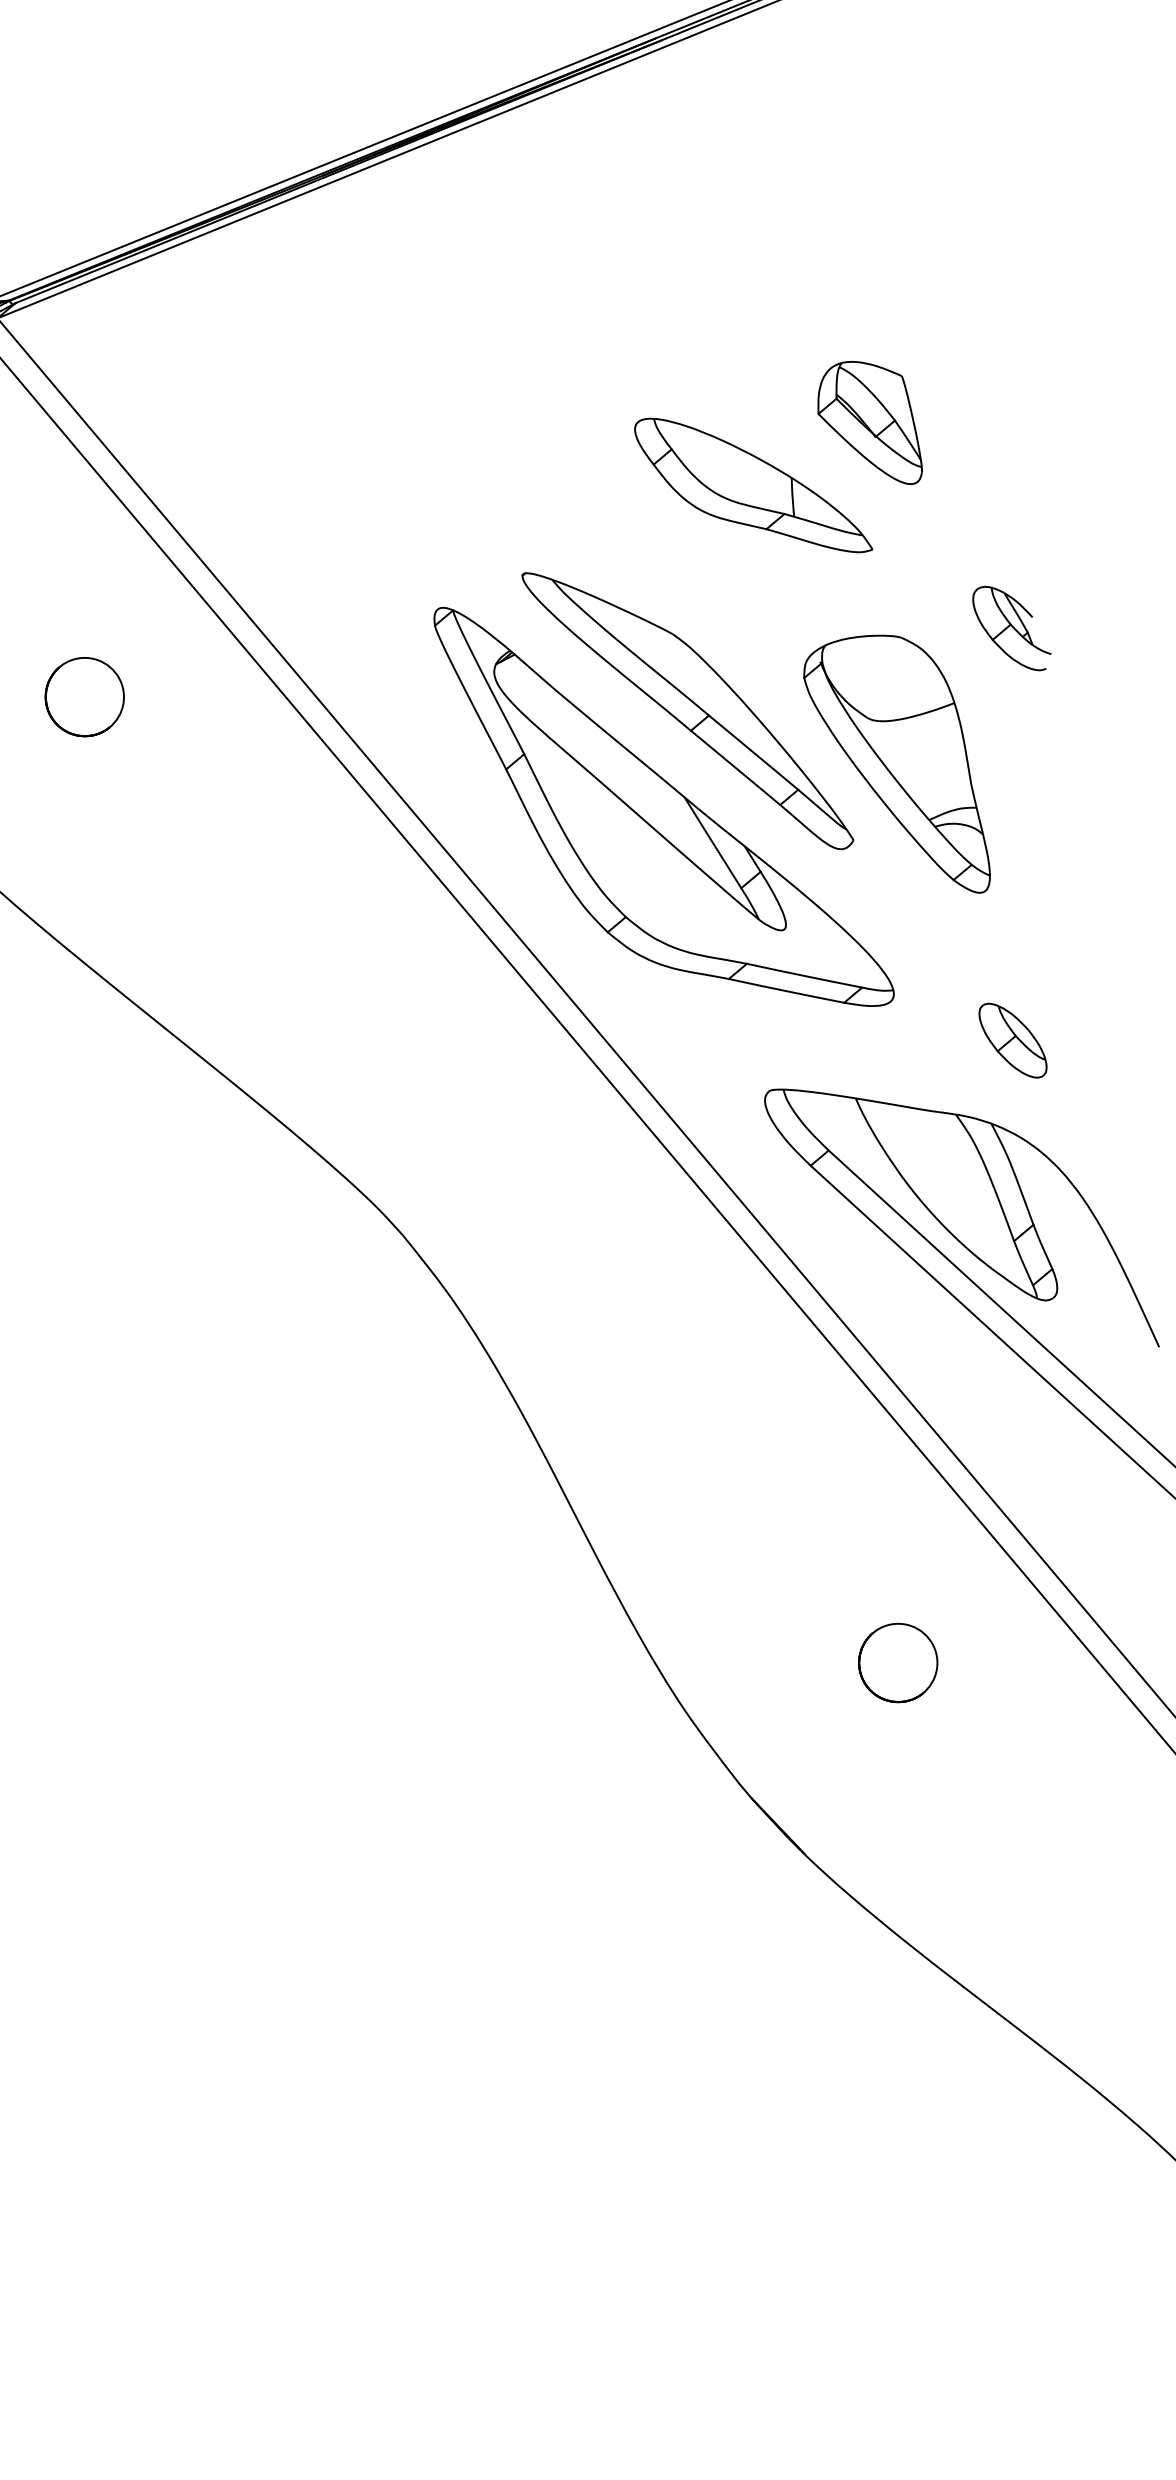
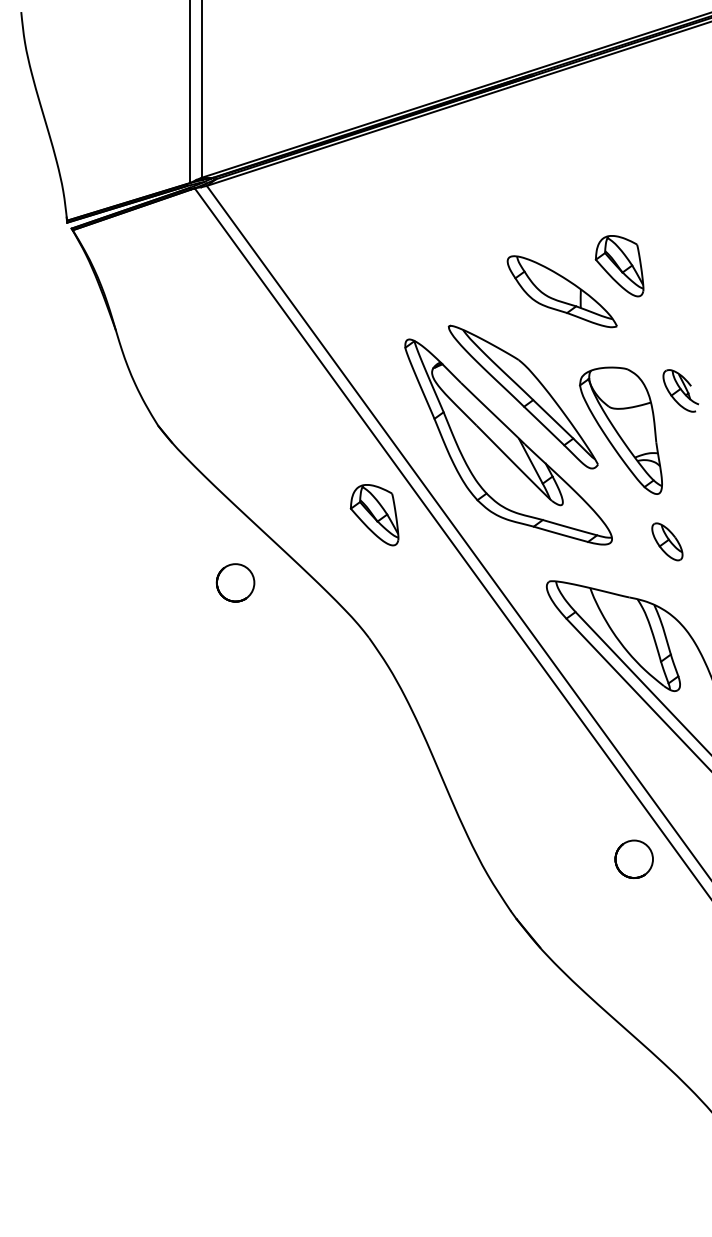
part: (1010, 627) -> (680, 390), moved
part: (84, 696) -> (235, 582), moved
part: (395, 979) -> (374, 515), added
part: (1013, 1039) -> (667, 541), moved
circle: (896, 1661) -> (633, 858), moved

